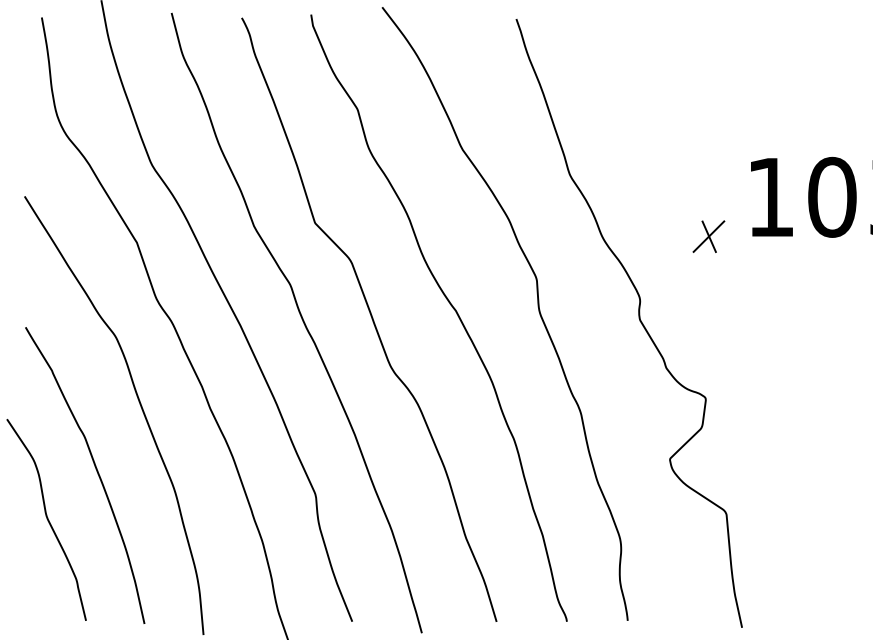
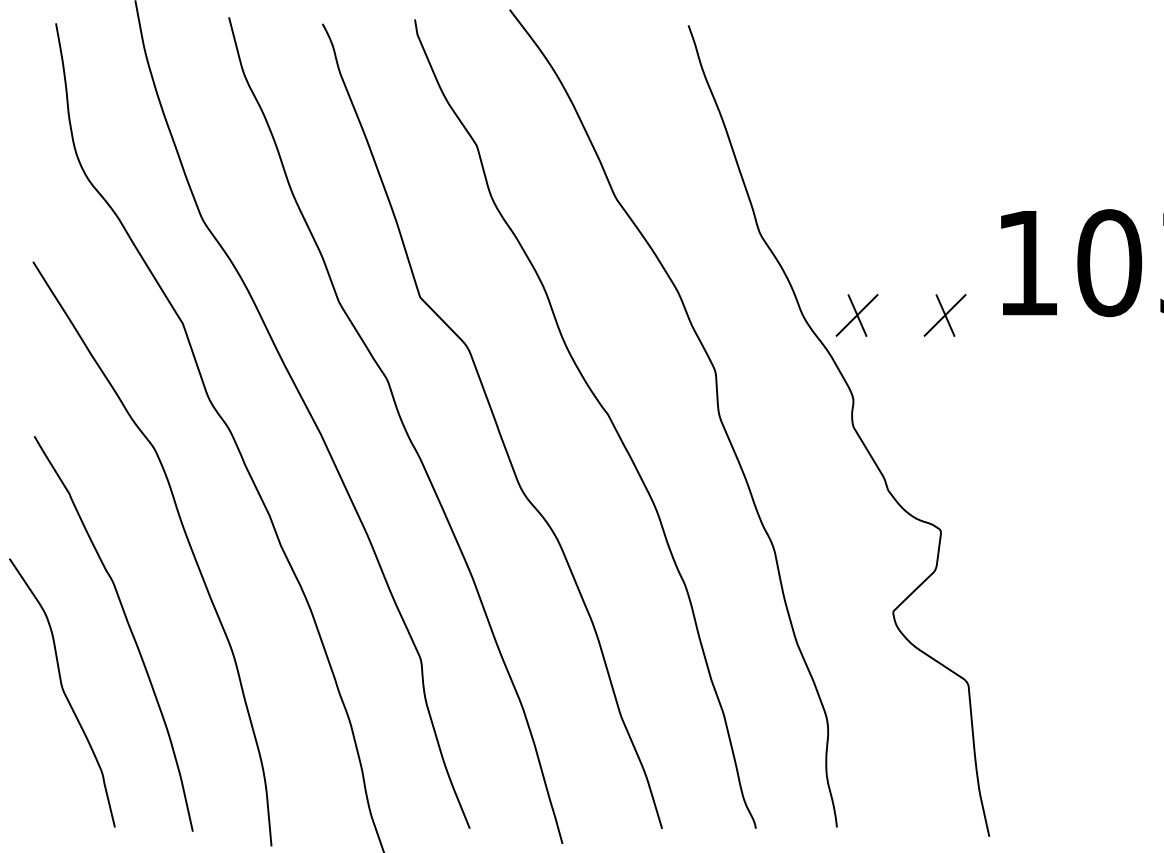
part: (642, 236) -> (856, 315), added

